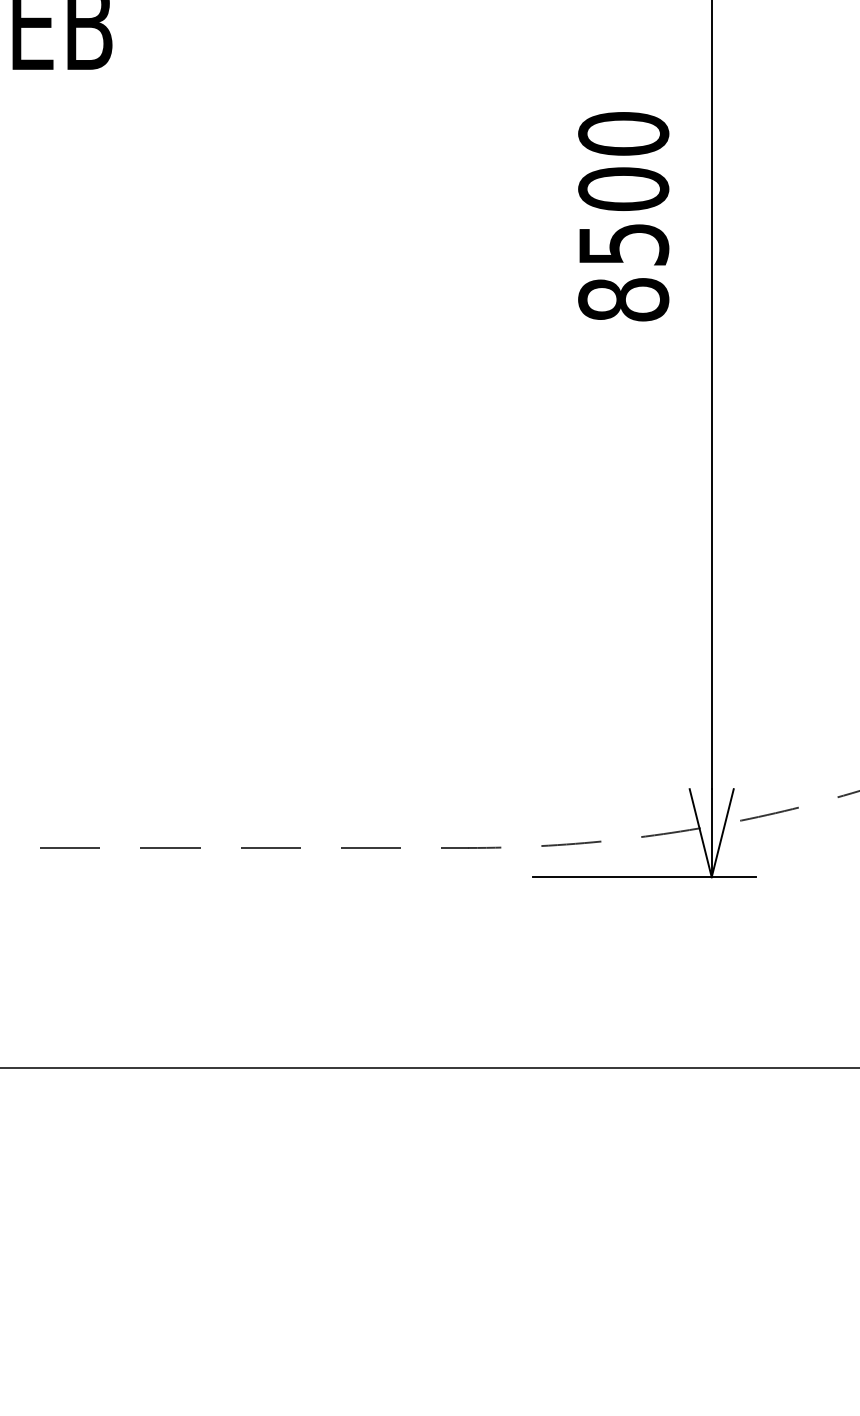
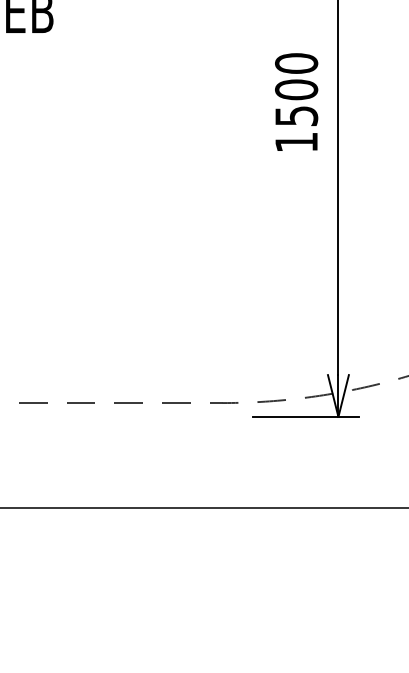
text: (623, 299) -> (296, 142), 8500 -> 1500

